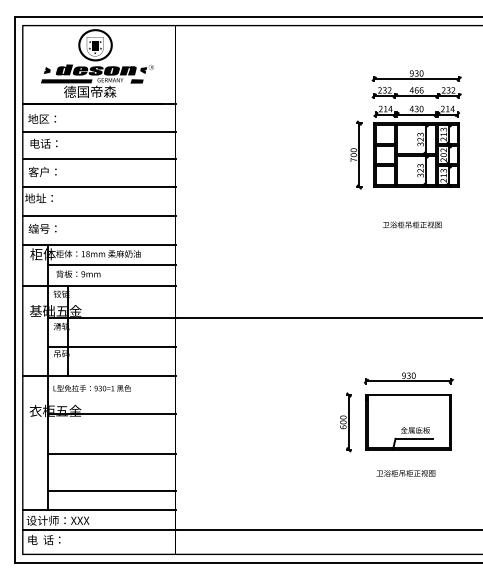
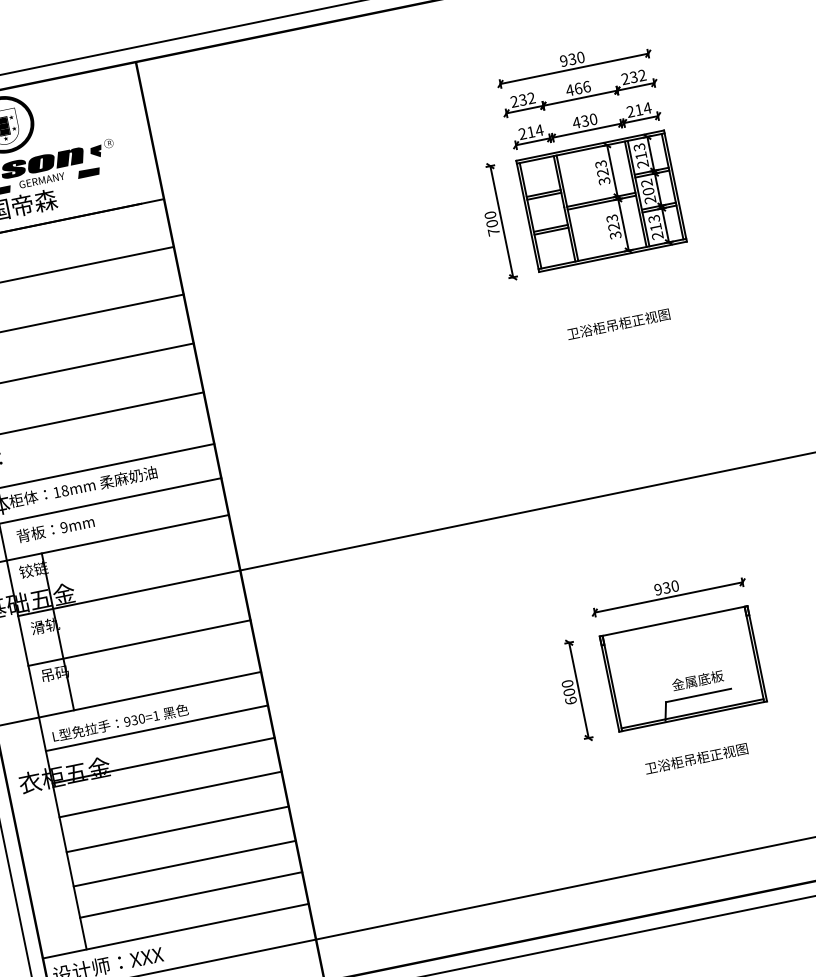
line: (111, 395) -> (156, 728), added
line: (111, 433) -> (170, 794), added
line: (111, 473) -> (184, 864), added

